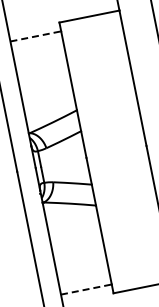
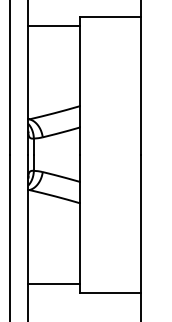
line: (36, 36) -> (54, 25), dashed -> solid
line: (86, 289) -> (54, 283), dashed -> solid

